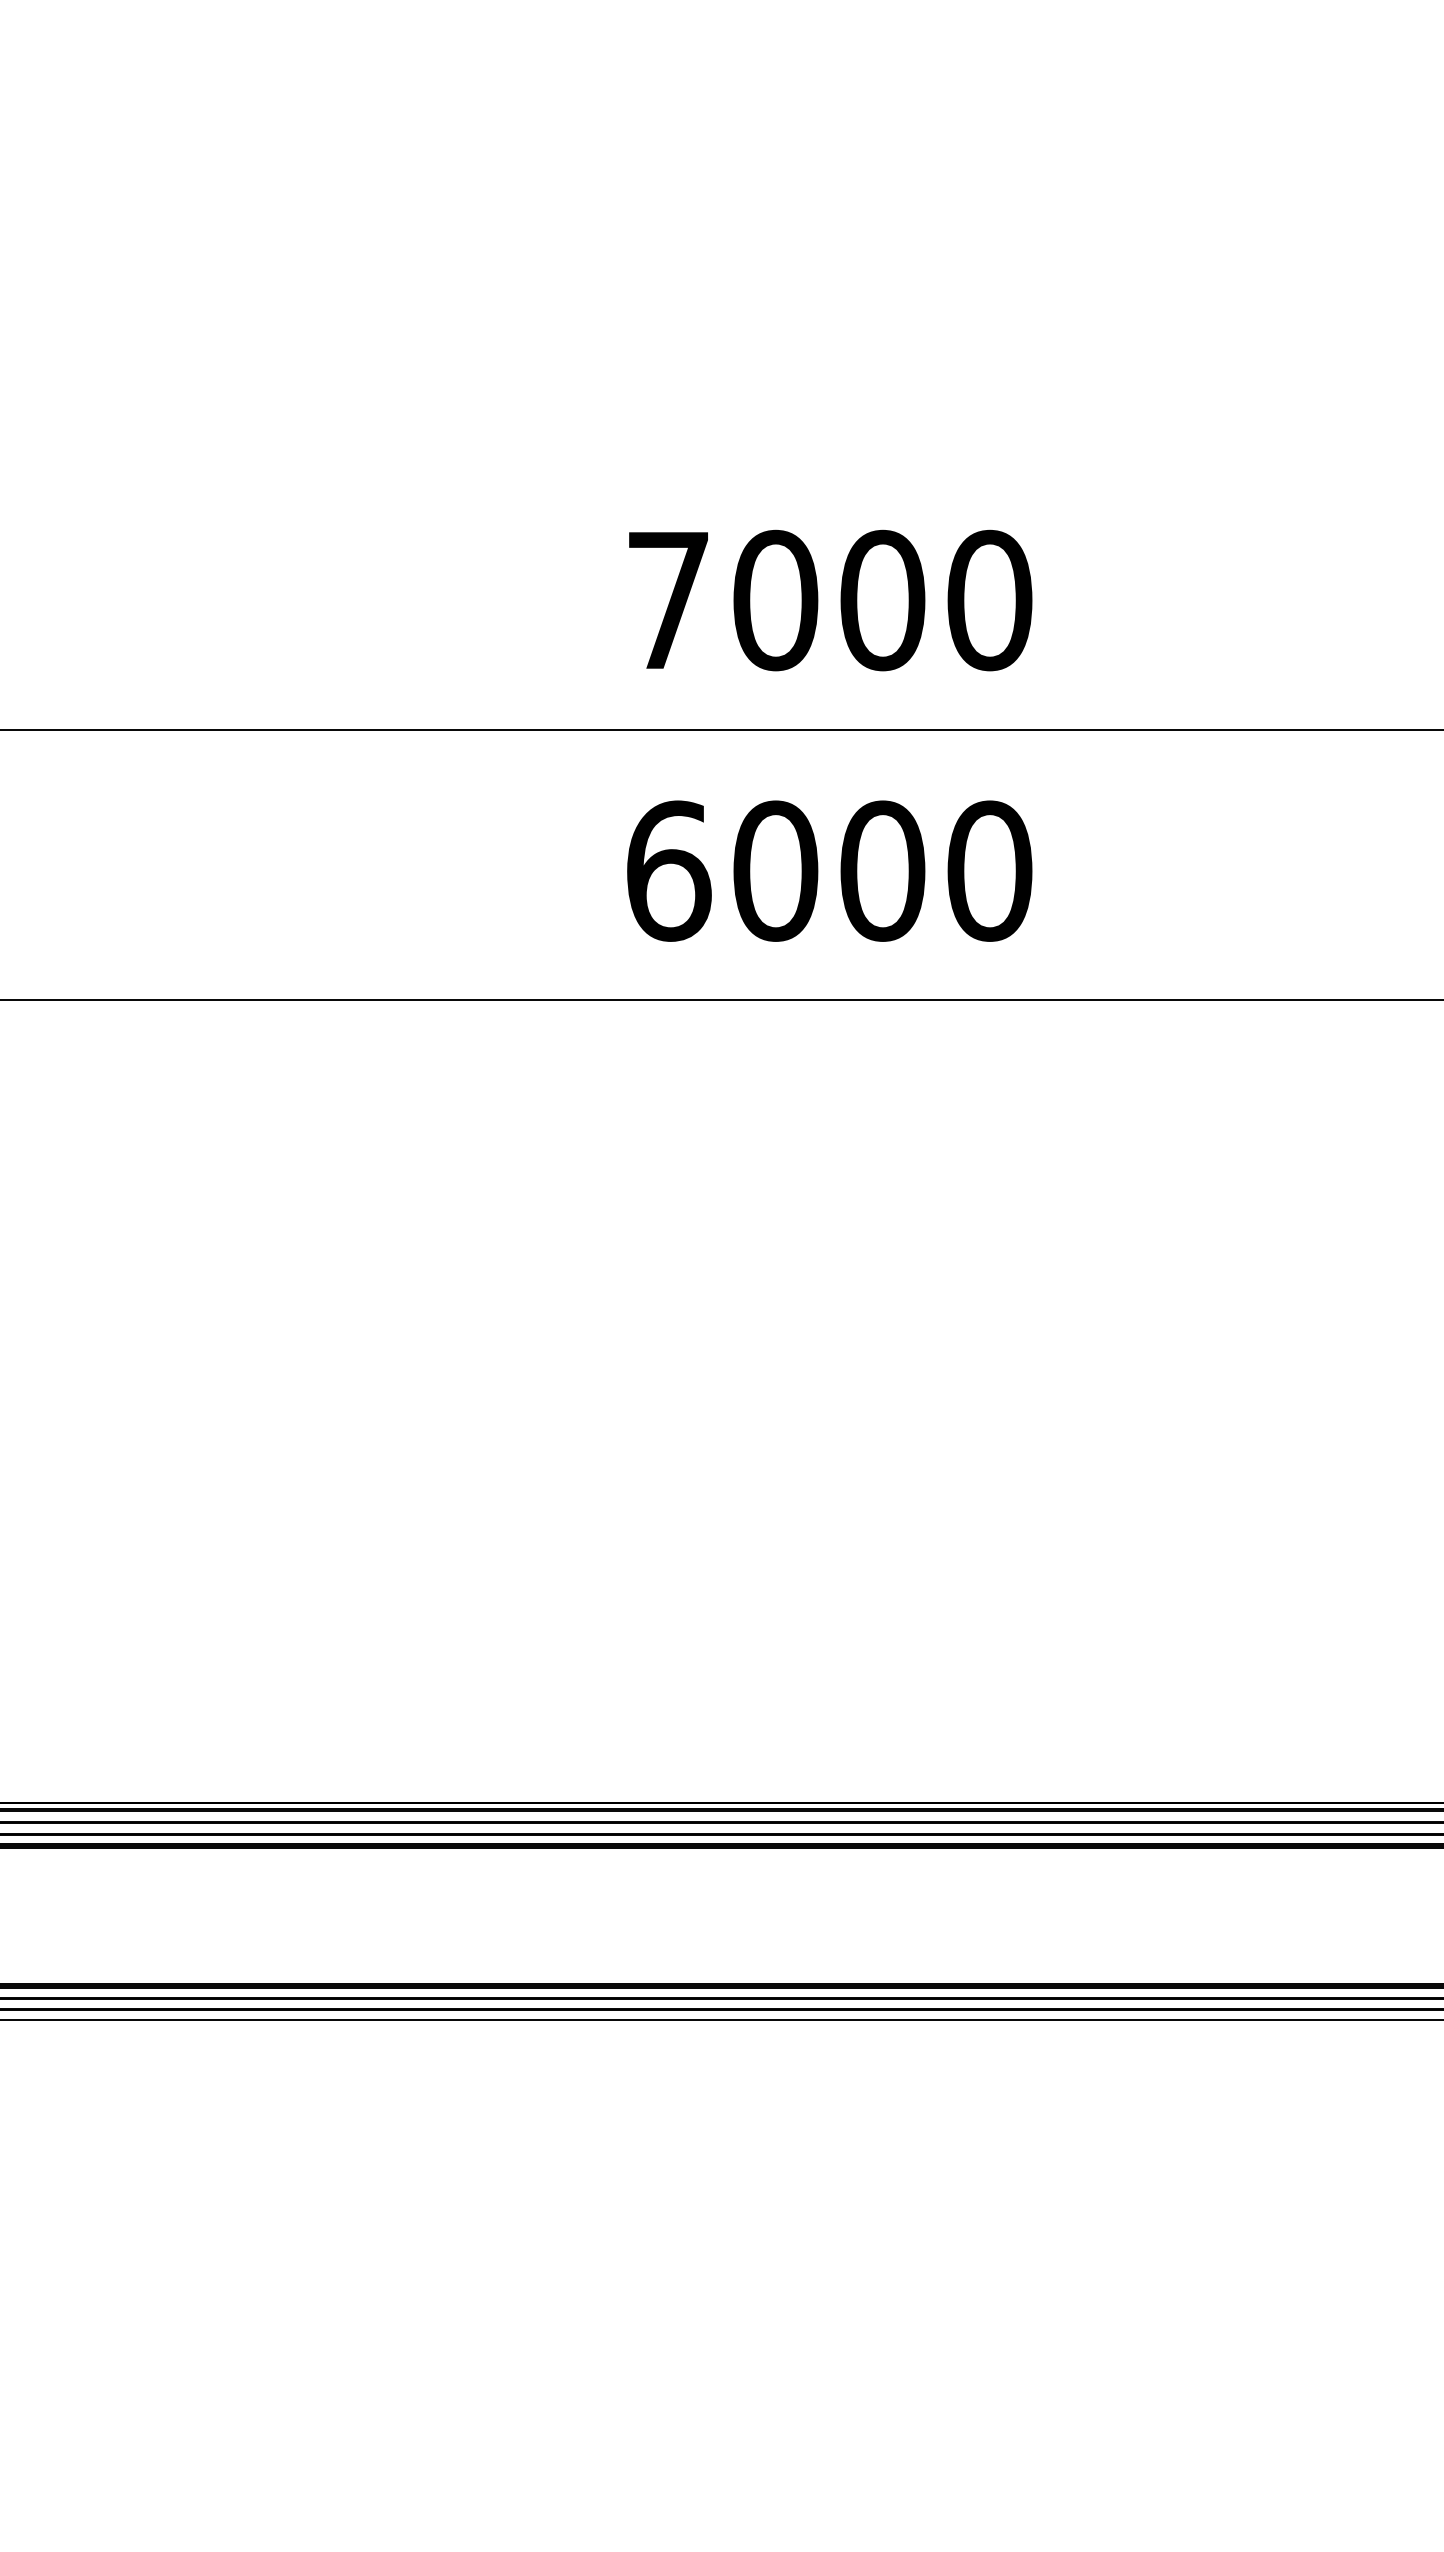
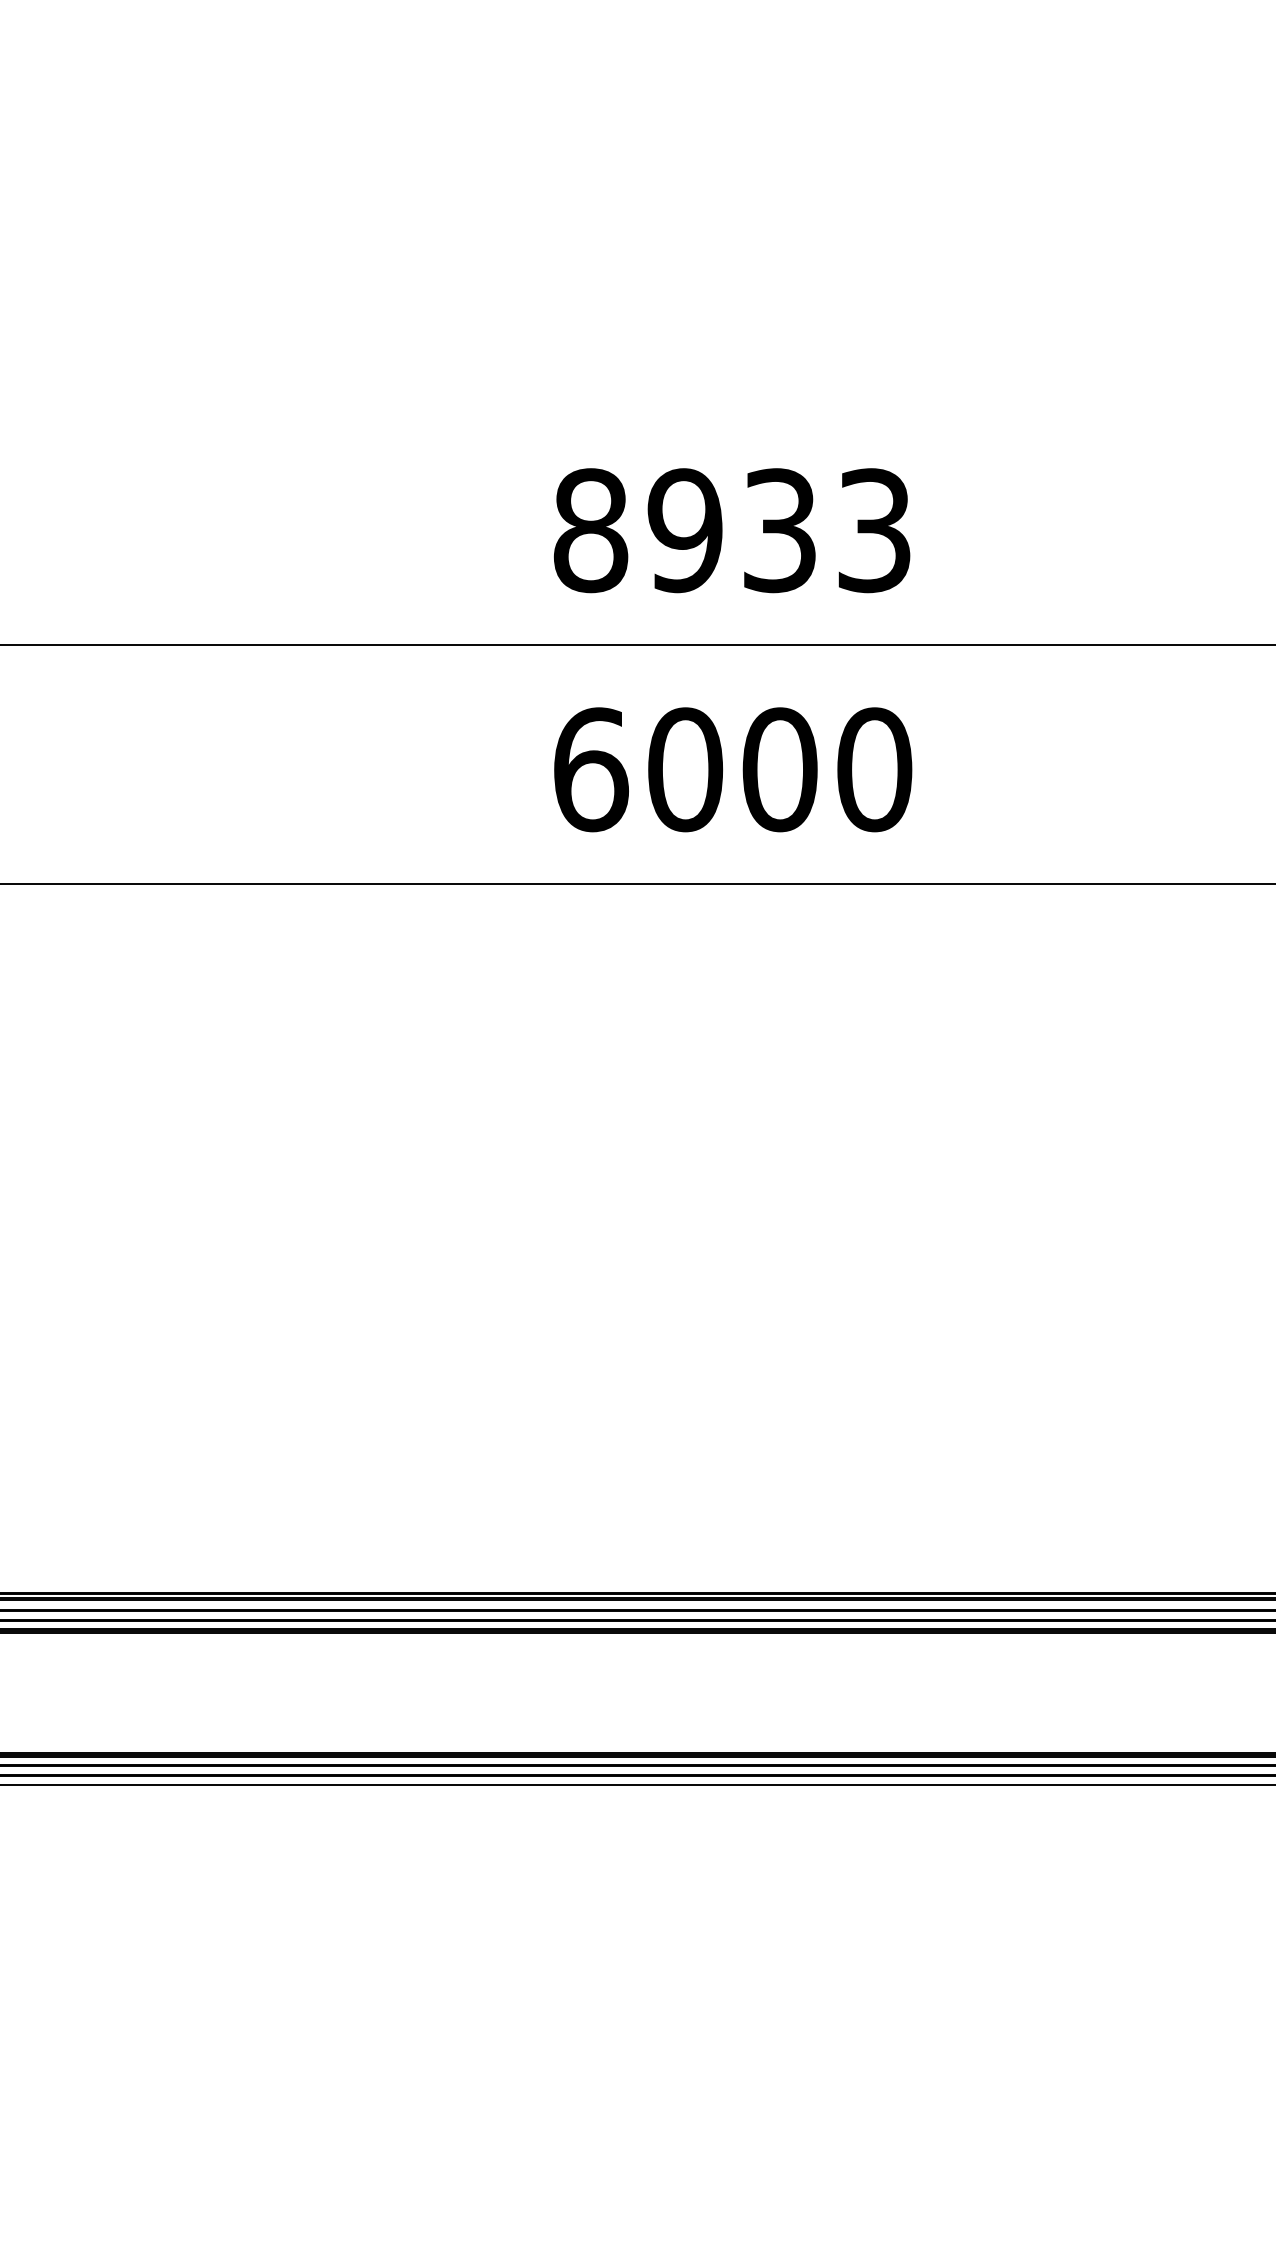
text: (829, 600) -> (732, 530), 7000 -> 8933

